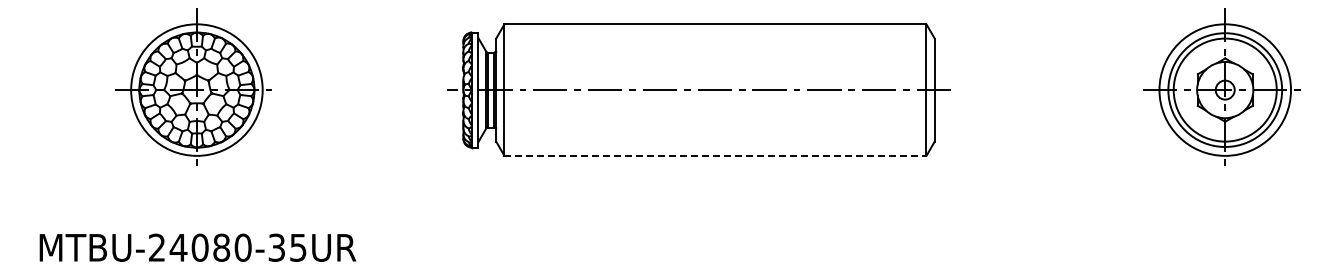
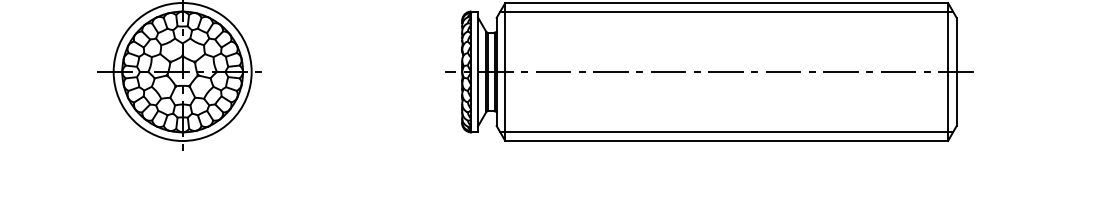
line: (715, 33) -> (726, 12), added
line: (715, 146) -> (726, 131), added
line: (715, 155) -> (726, 140), dashed -> solid

